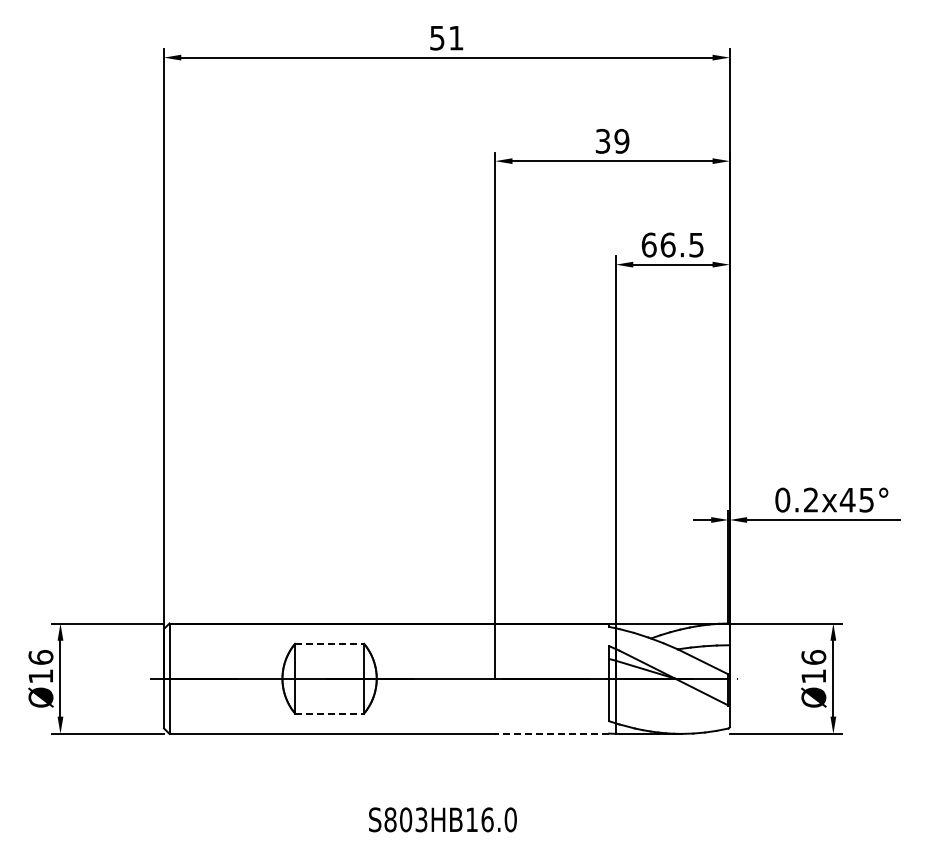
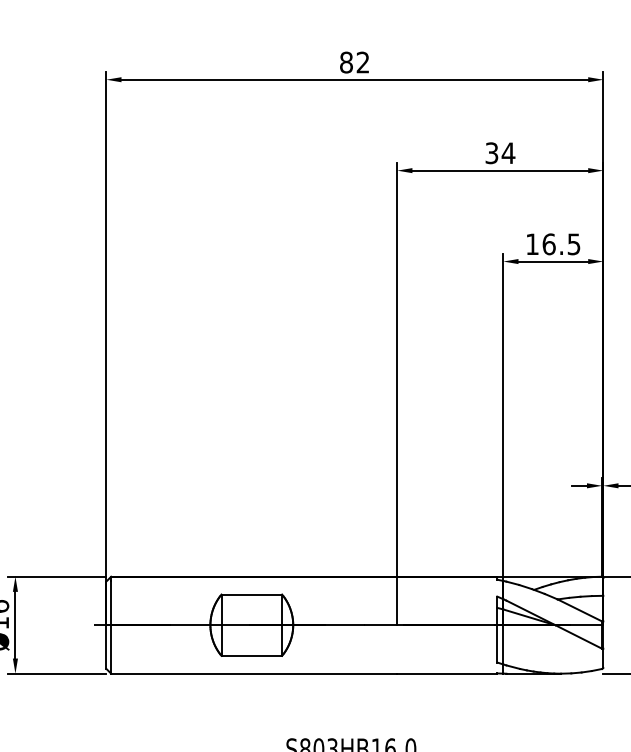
text: (446, 37) -> (354, 62), 51 -> 82
text: (621, 140) -> (508, 152), 39 -> 34
text: (648, 244) -> (531, 243), 66.5 -> 16.5
line: (329, 643) -> (251, 594), dashed -> solid
line: (329, 713) -> (251, 655), dashed -> solid
line: (552, 733) -> (447, 673), dashed -> solid

